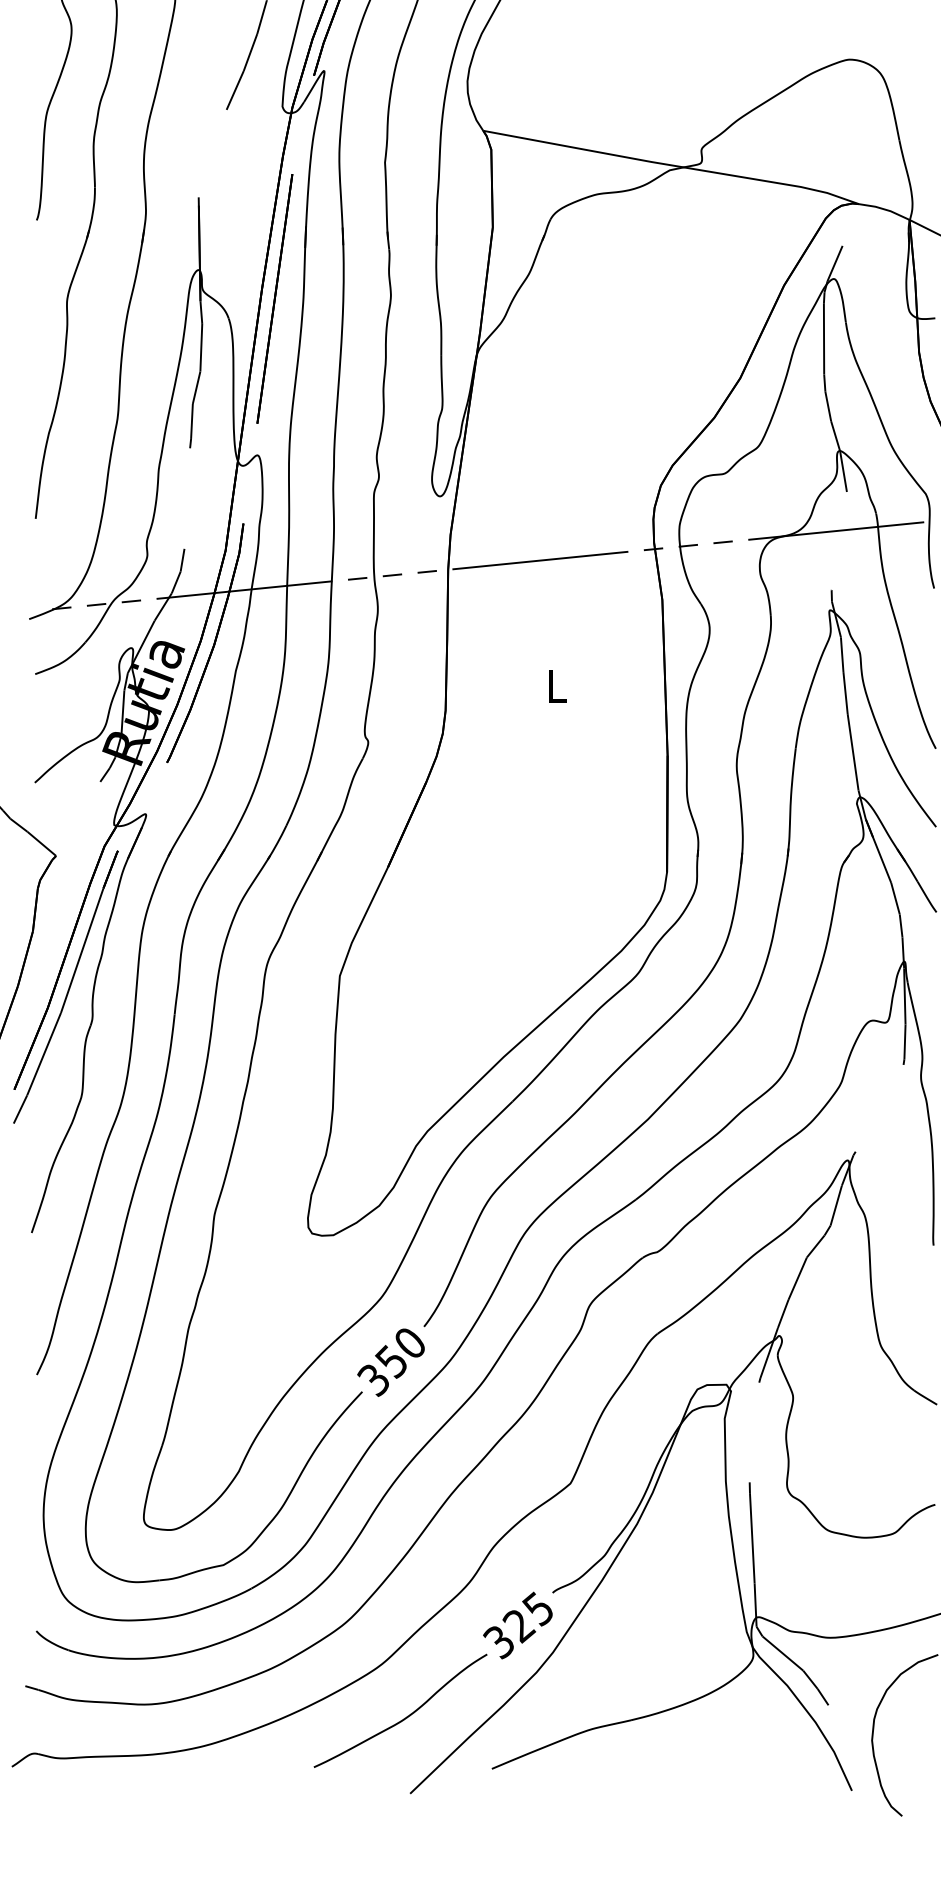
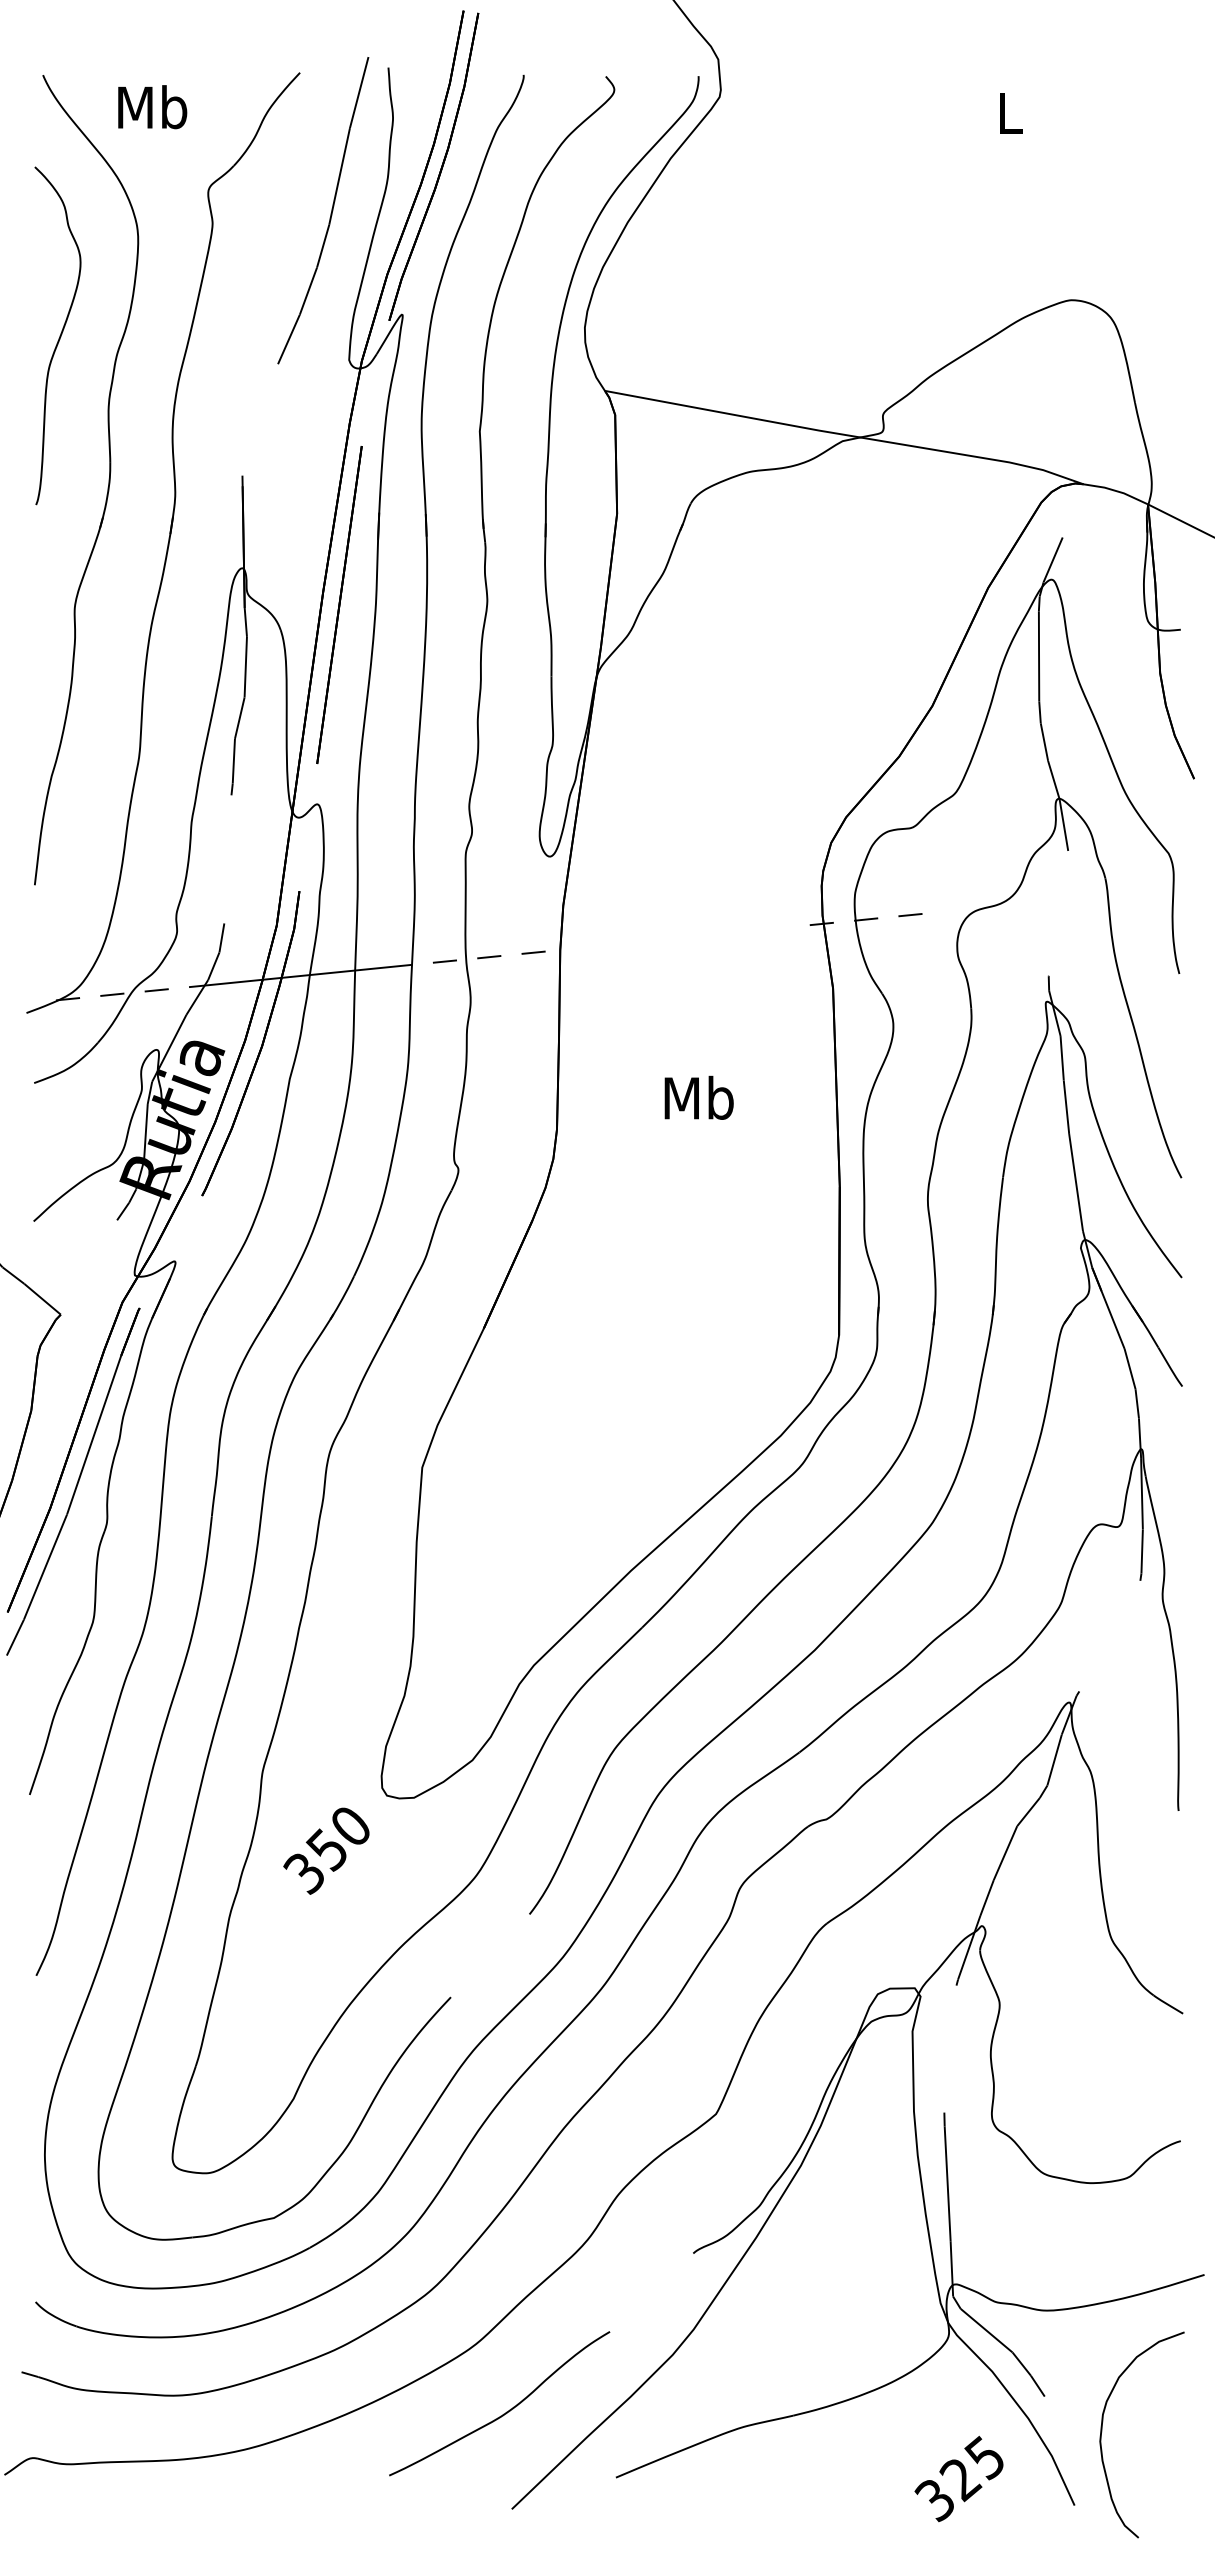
line: (836, 530) -> (1054, 900), removed
line: (540, 560) -> (677, 938), removed
text: (556, 685) -> (698, 1097), L -> Mb
text: (391, 1362) -> (326, 1850), moved
text: (517, 1625) -> (958, 2478), moved

